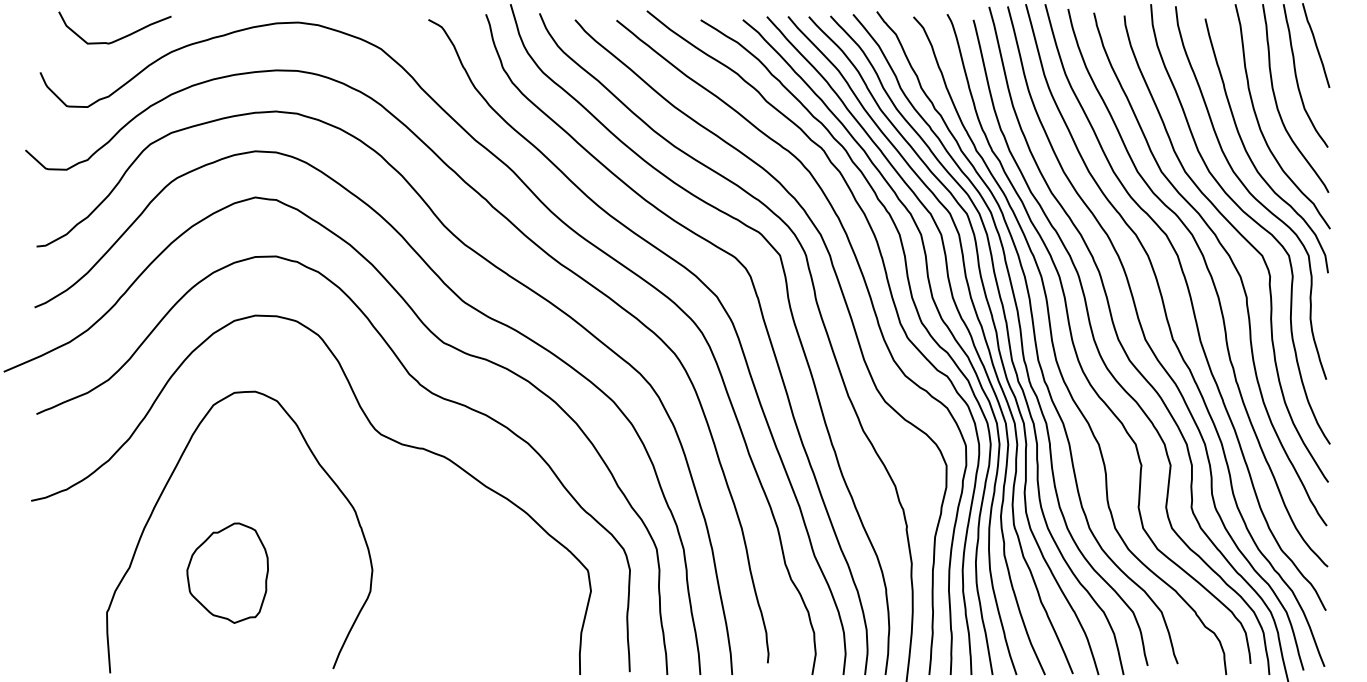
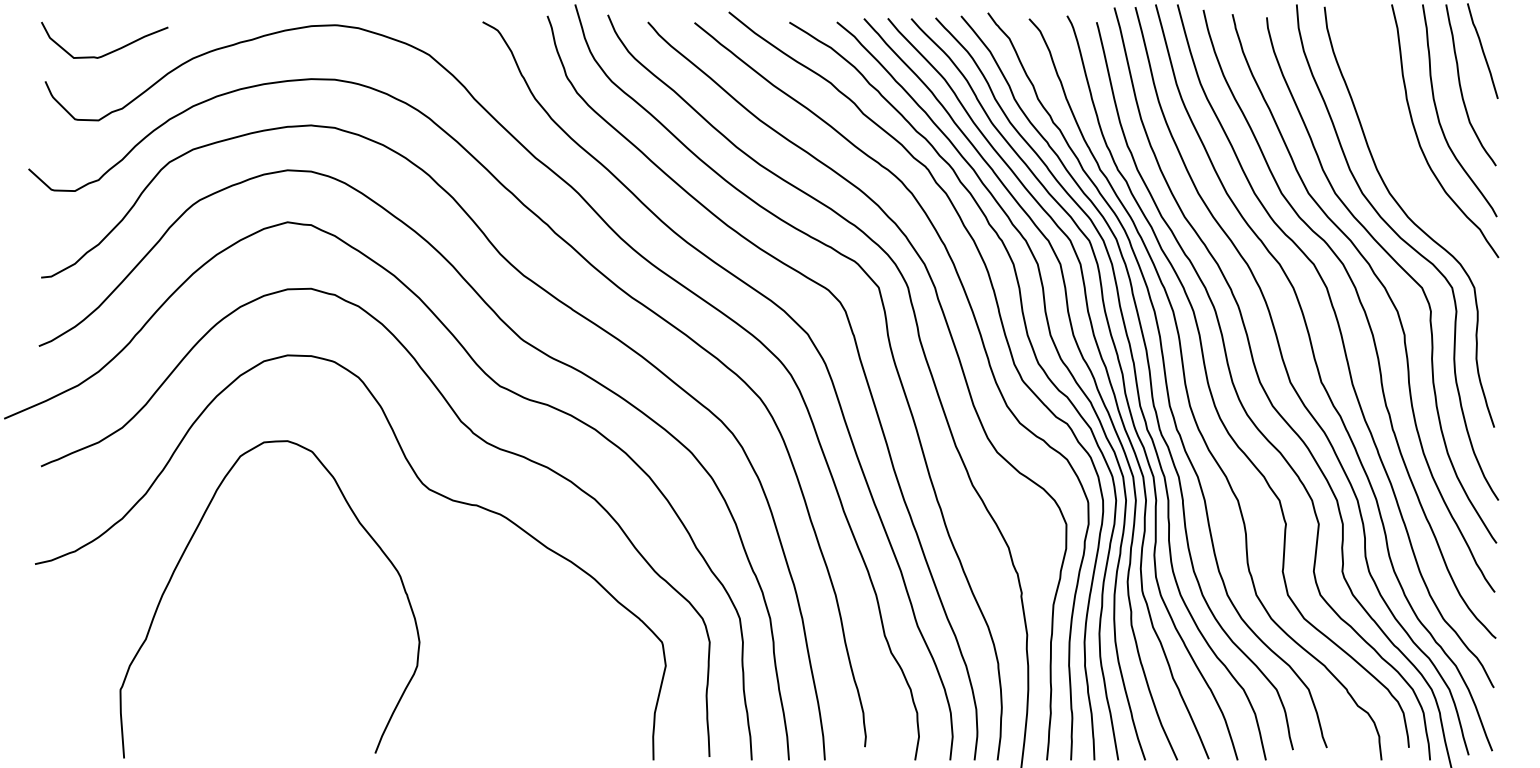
curve: (120, 37) -> (110, 51), moved
curve: (1248, 153) -> (1406, 172), removed
part: (227, 572) -> (256, 644), removed

